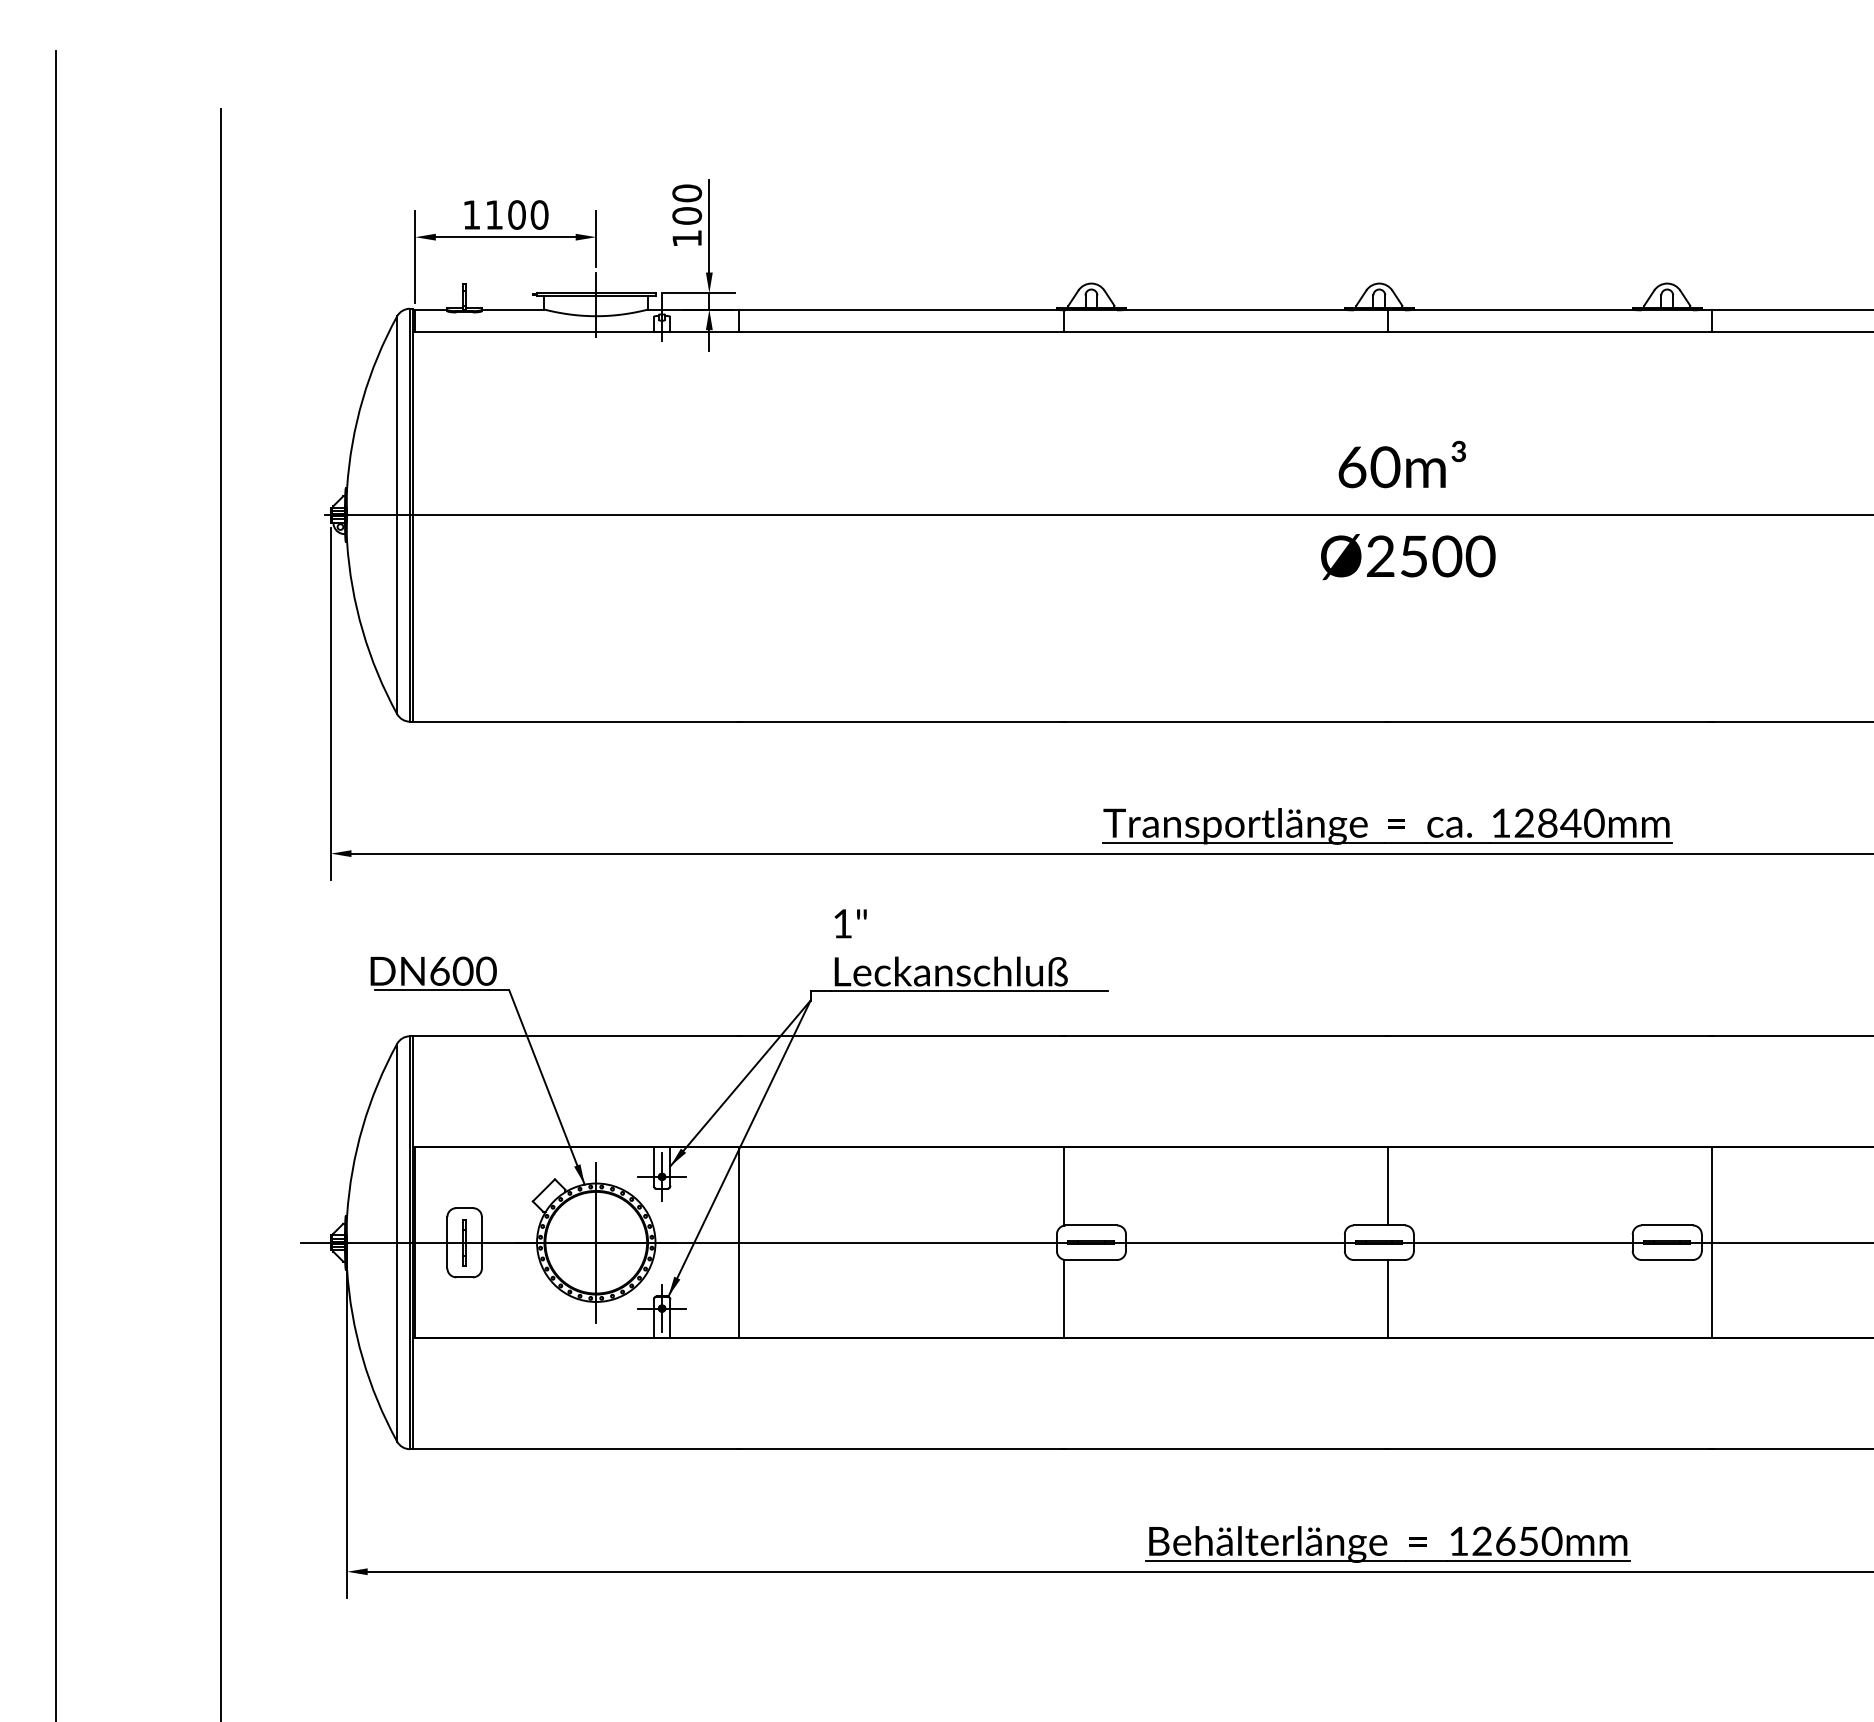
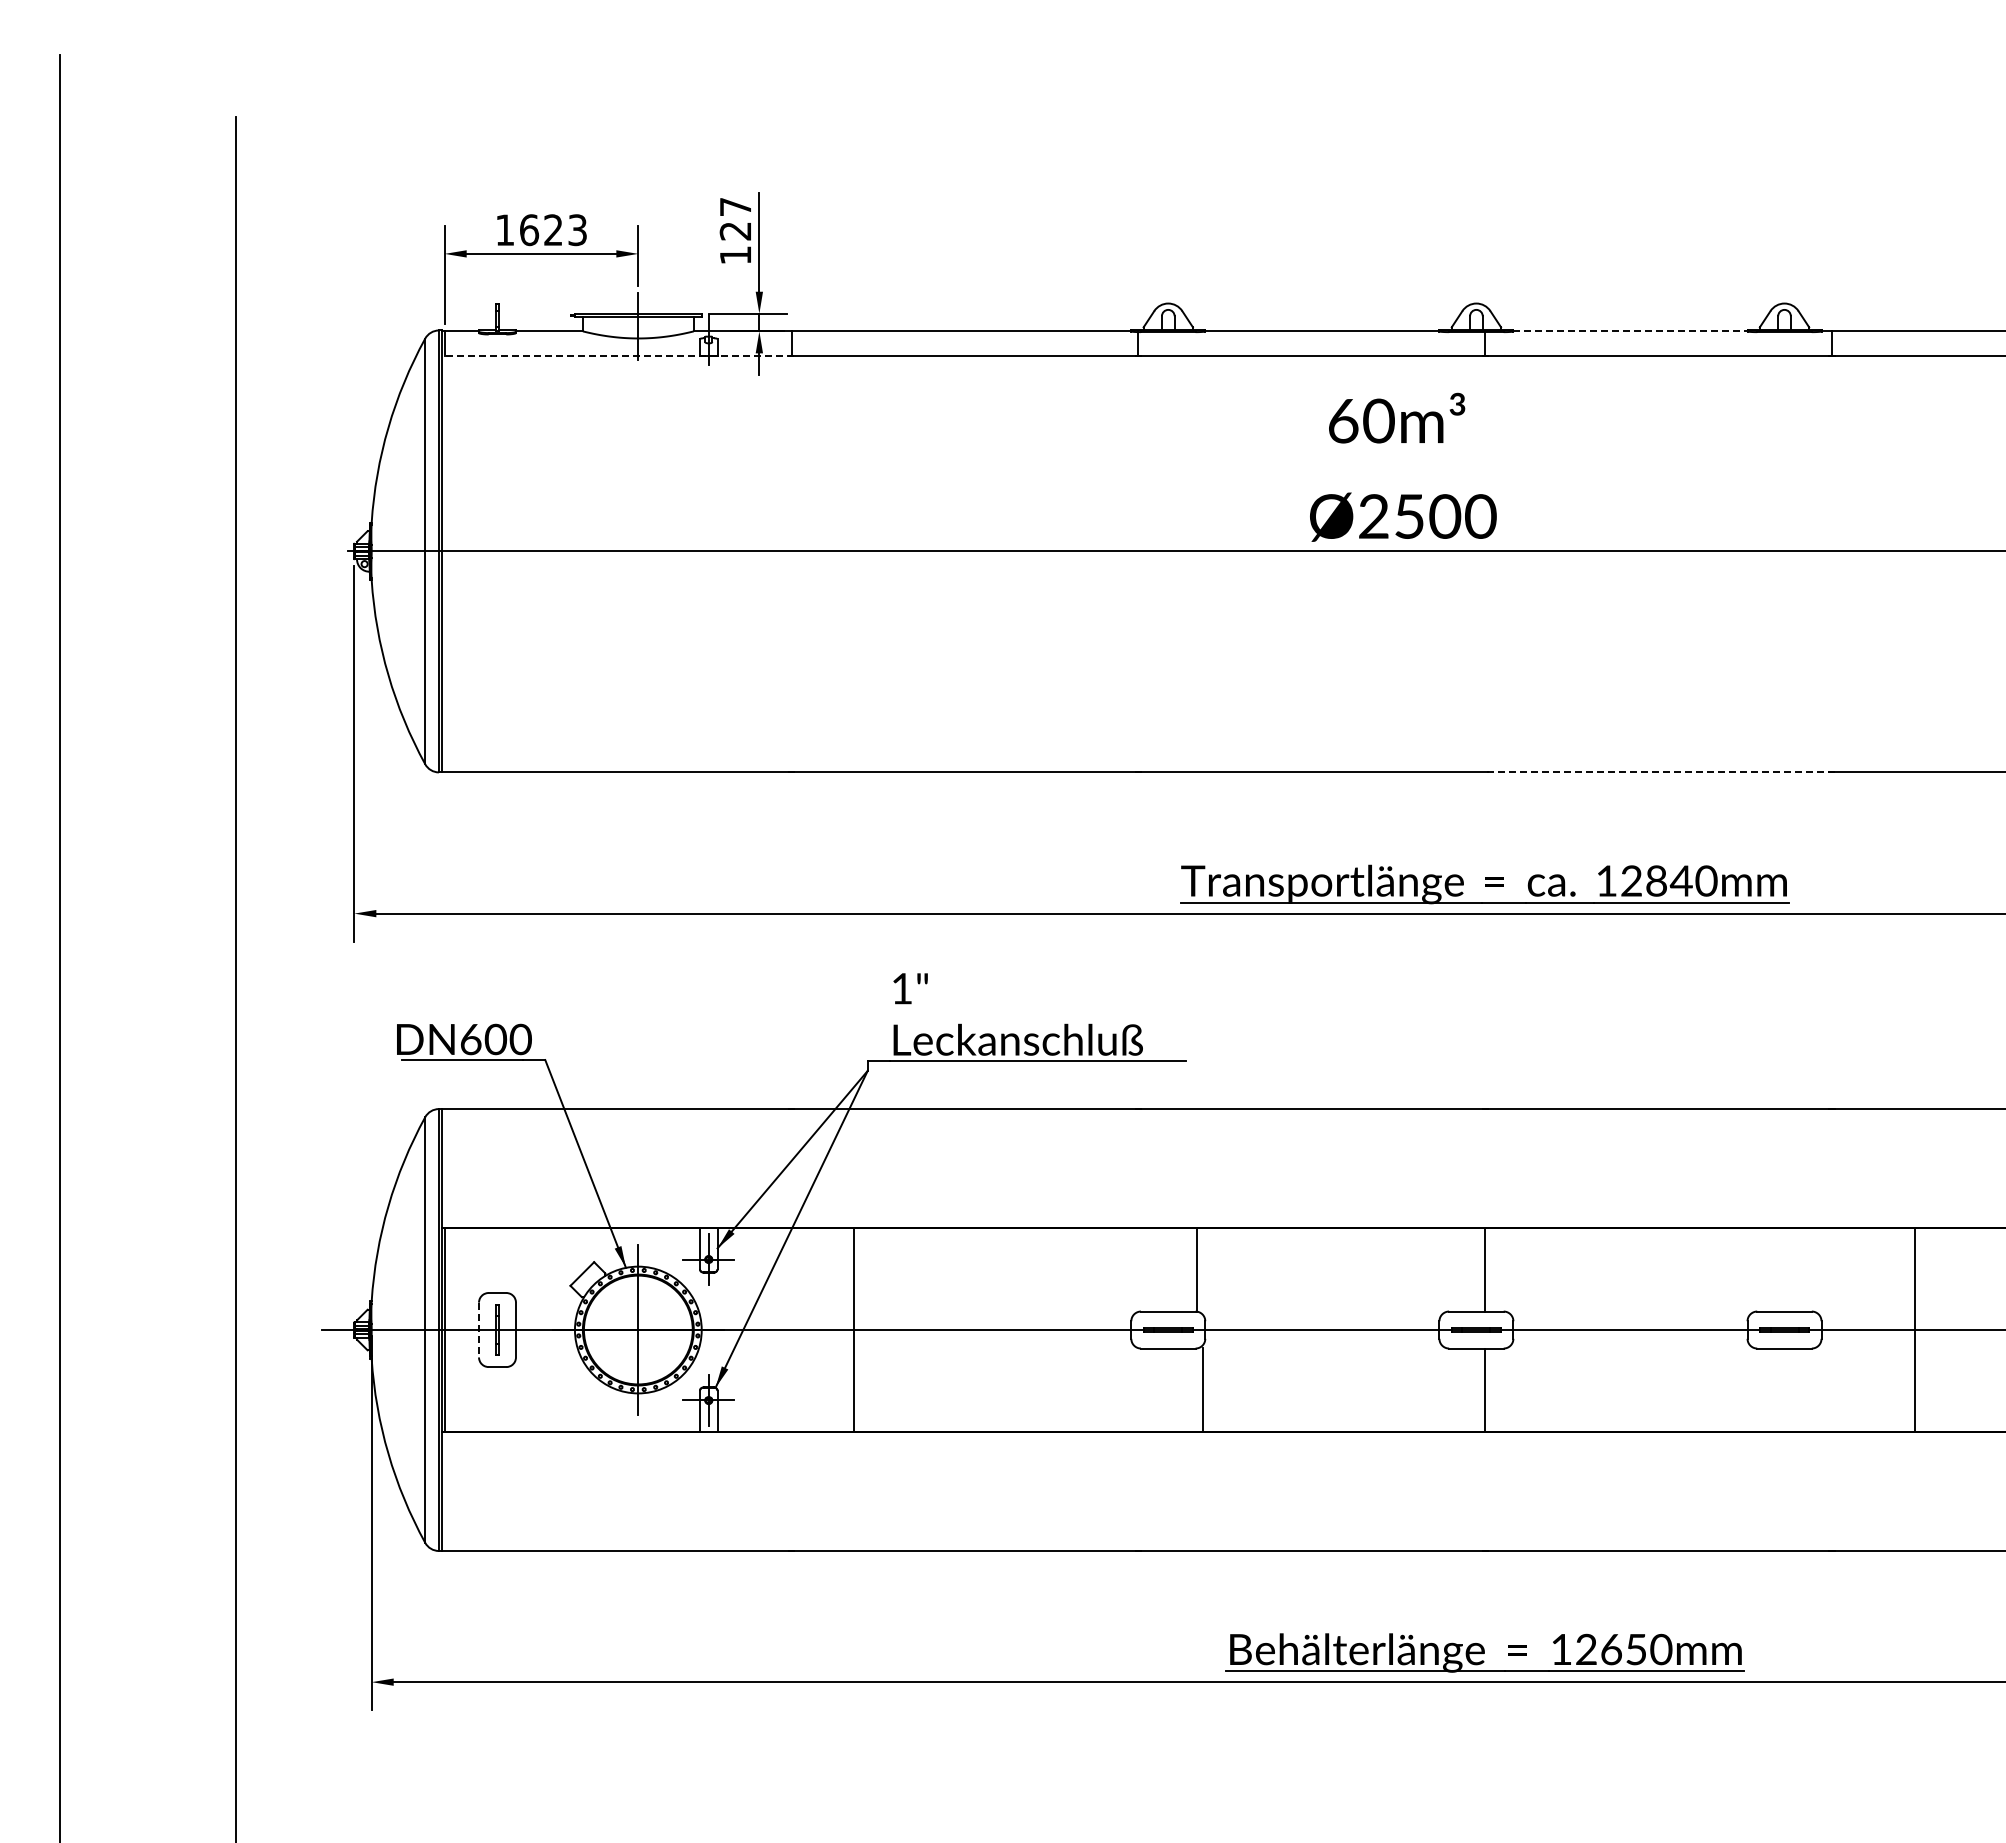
text: (687, 204) -> (735, 218), 100 -> 127
text: (516, 215) -> (553, 230), 1100 -> 1623
line: (1523, 309) -> (1630, 331), solid -> dashed
line: (576, 332) -> (617, 355), solid -> dashed
text: (1408, 509) -> (1403, 466), moved
line: (1549, 721) -> (1658, 772), solid -> dashed
line: (1063, 1186) -> (1197, 1269), moved
line: (739, 1242) -> (853, 1329), moved
line: (1712, 1242) -> (1915, 1329), moved
line: (447, 1243) -> (479, 1330), solid -> dashed
line: (1063, 1298) -> (1203, 1389), moved

